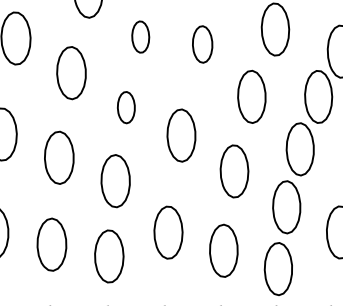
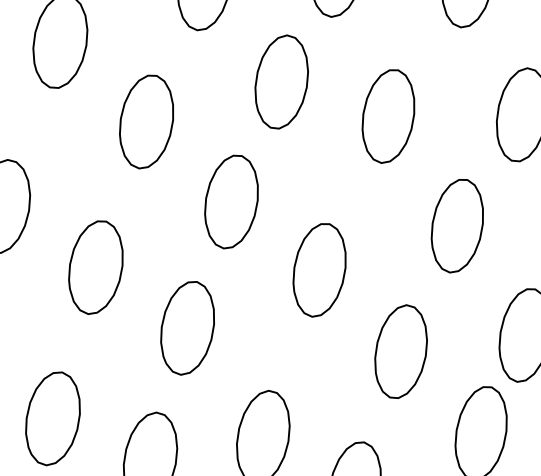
part: (140, 36) -> (281, 80), size x1.67
part: (202, 44) -> (388, 116), size x1.43
part: (126, 107) -> (232, 201), size x1.67

